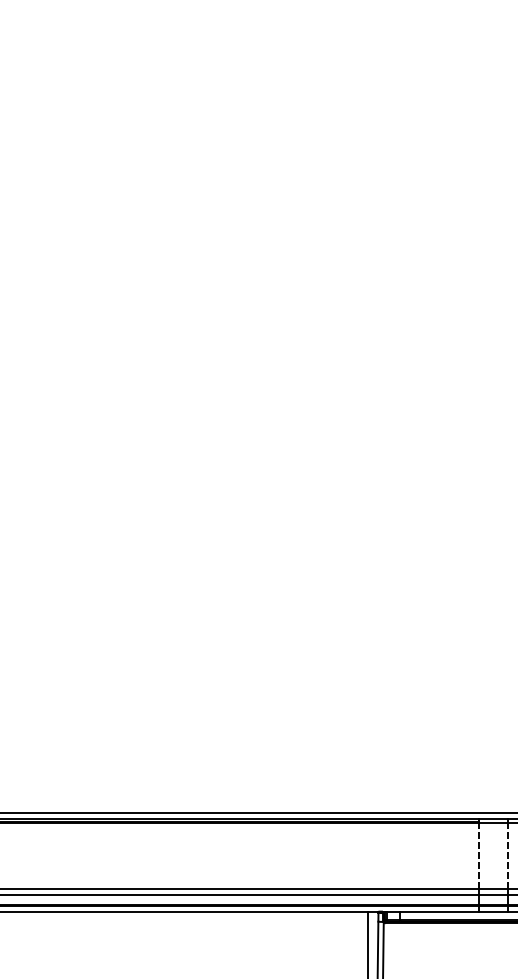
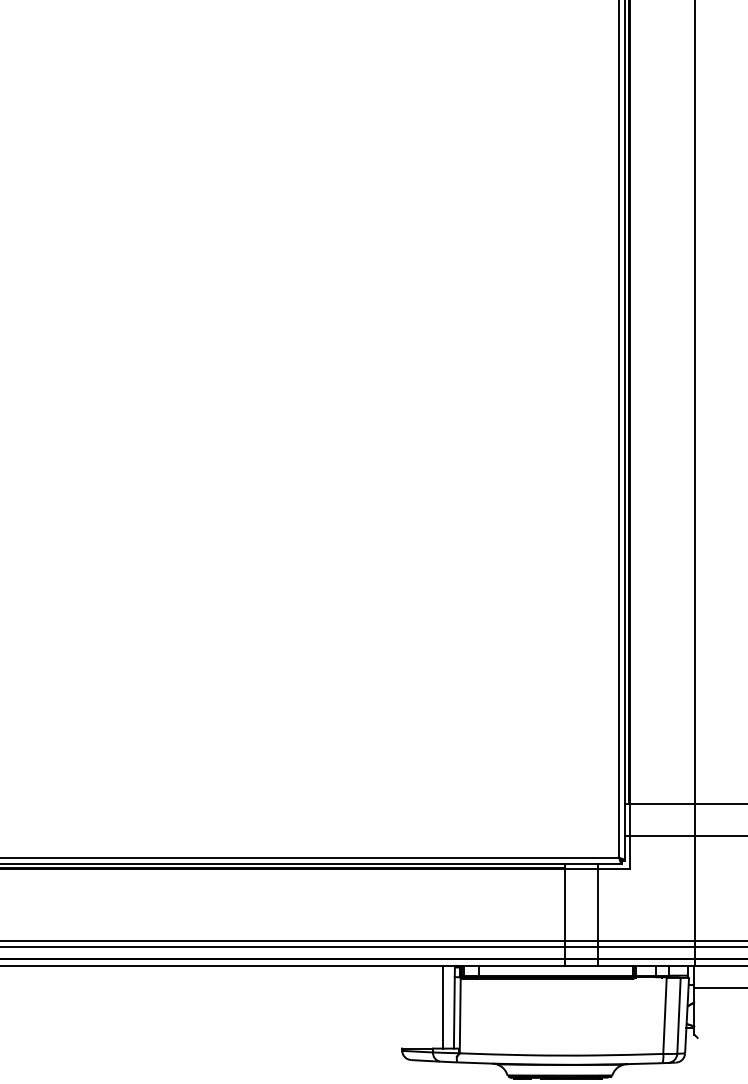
line: (479, 855) -> (565, 904), dashed -> solid
line: (508, 855) -> (597, 904), dashed -> solid

